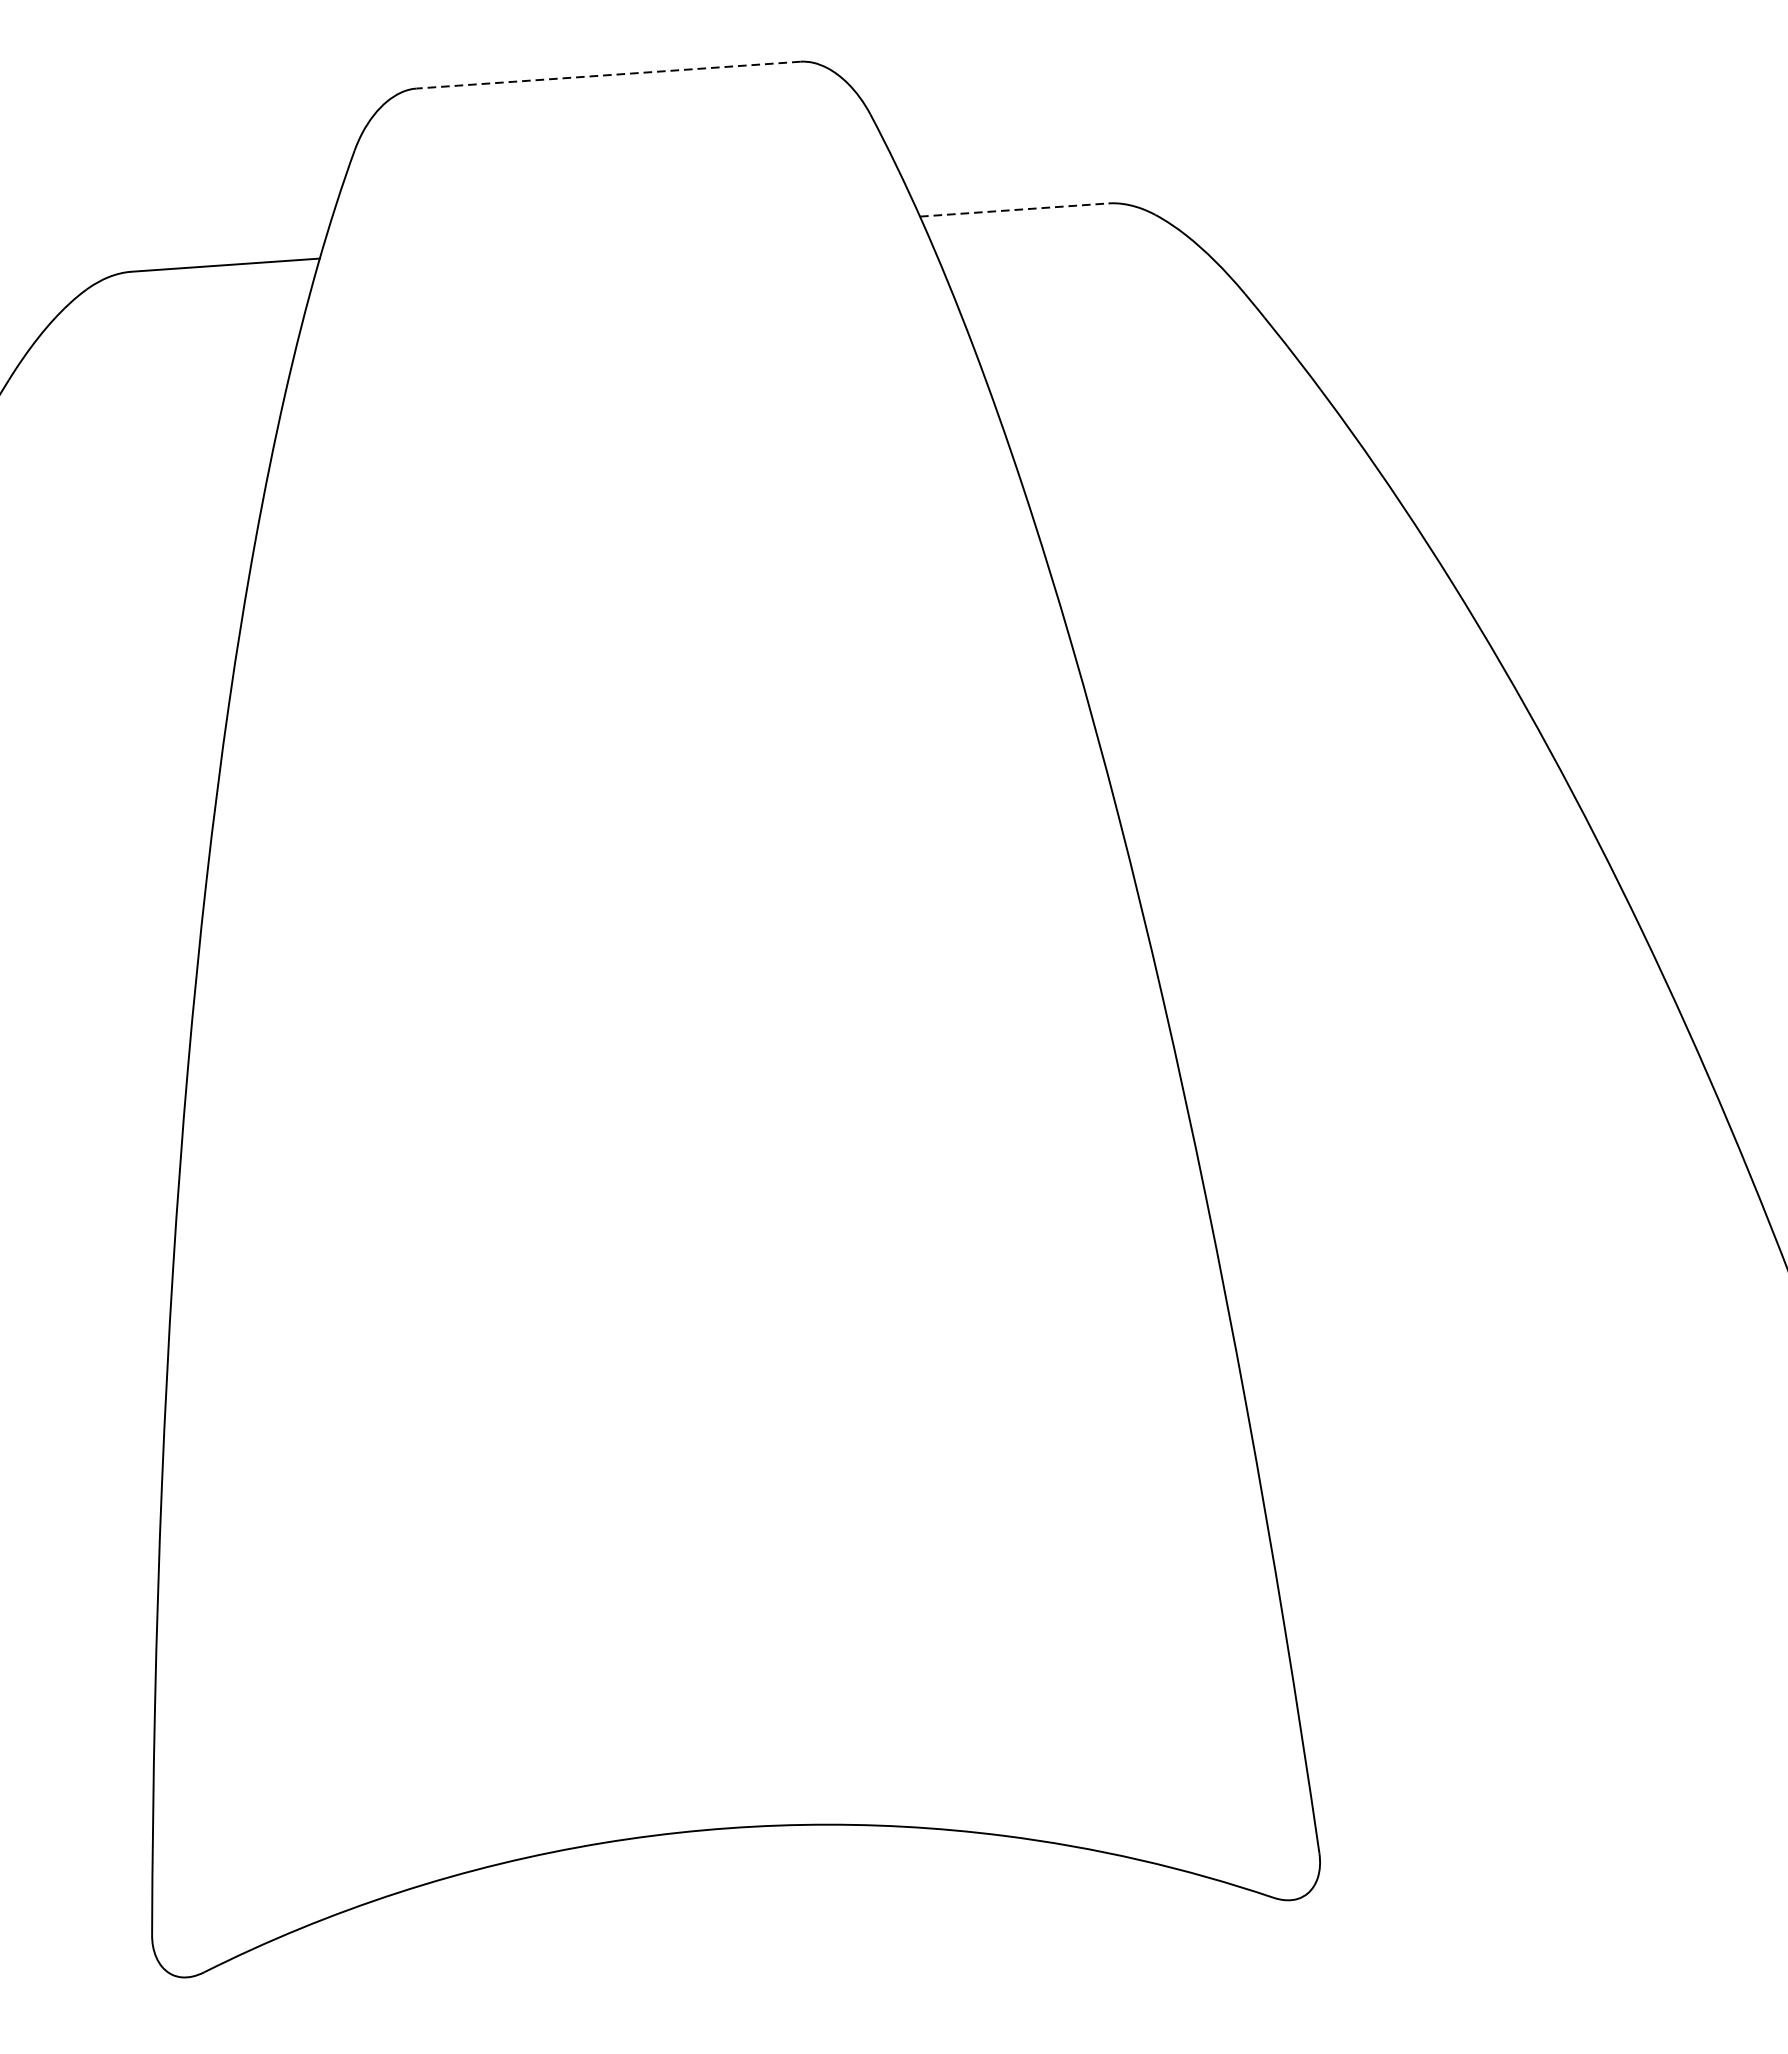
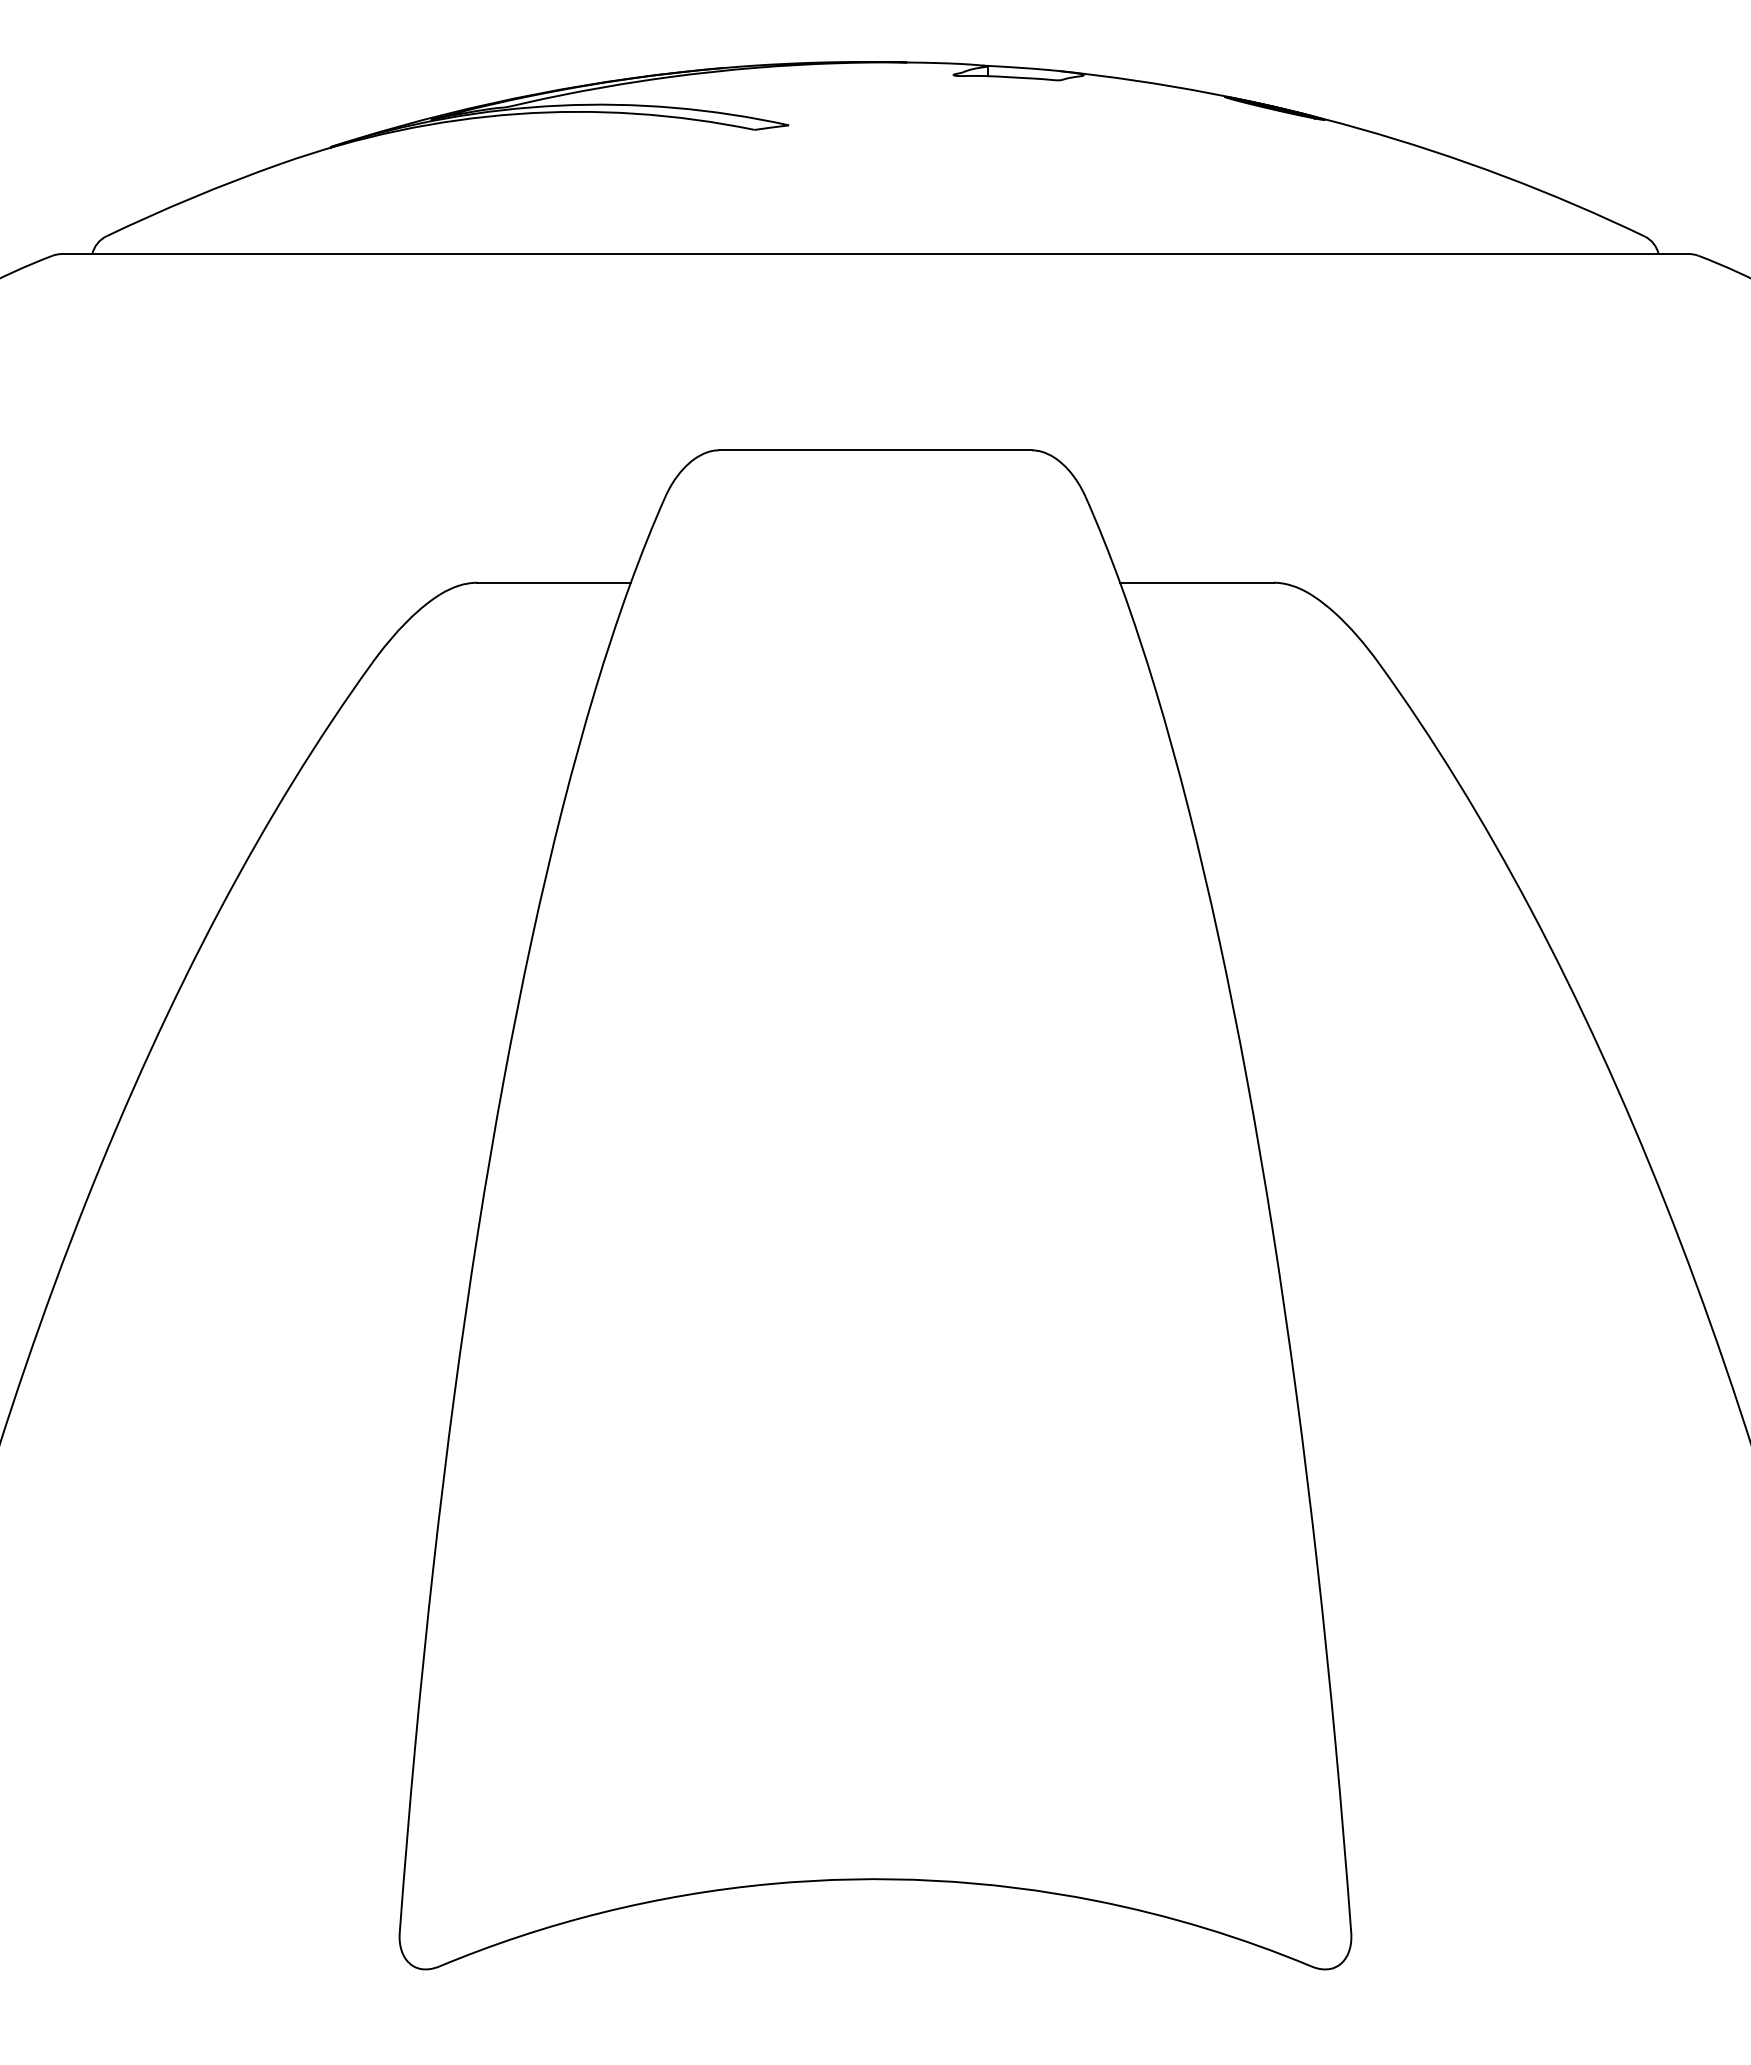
line: (608, 75) -> (875, 450), dashed -> solid
line: (1013, 209) -> (1196, 582), dashed -> solid

